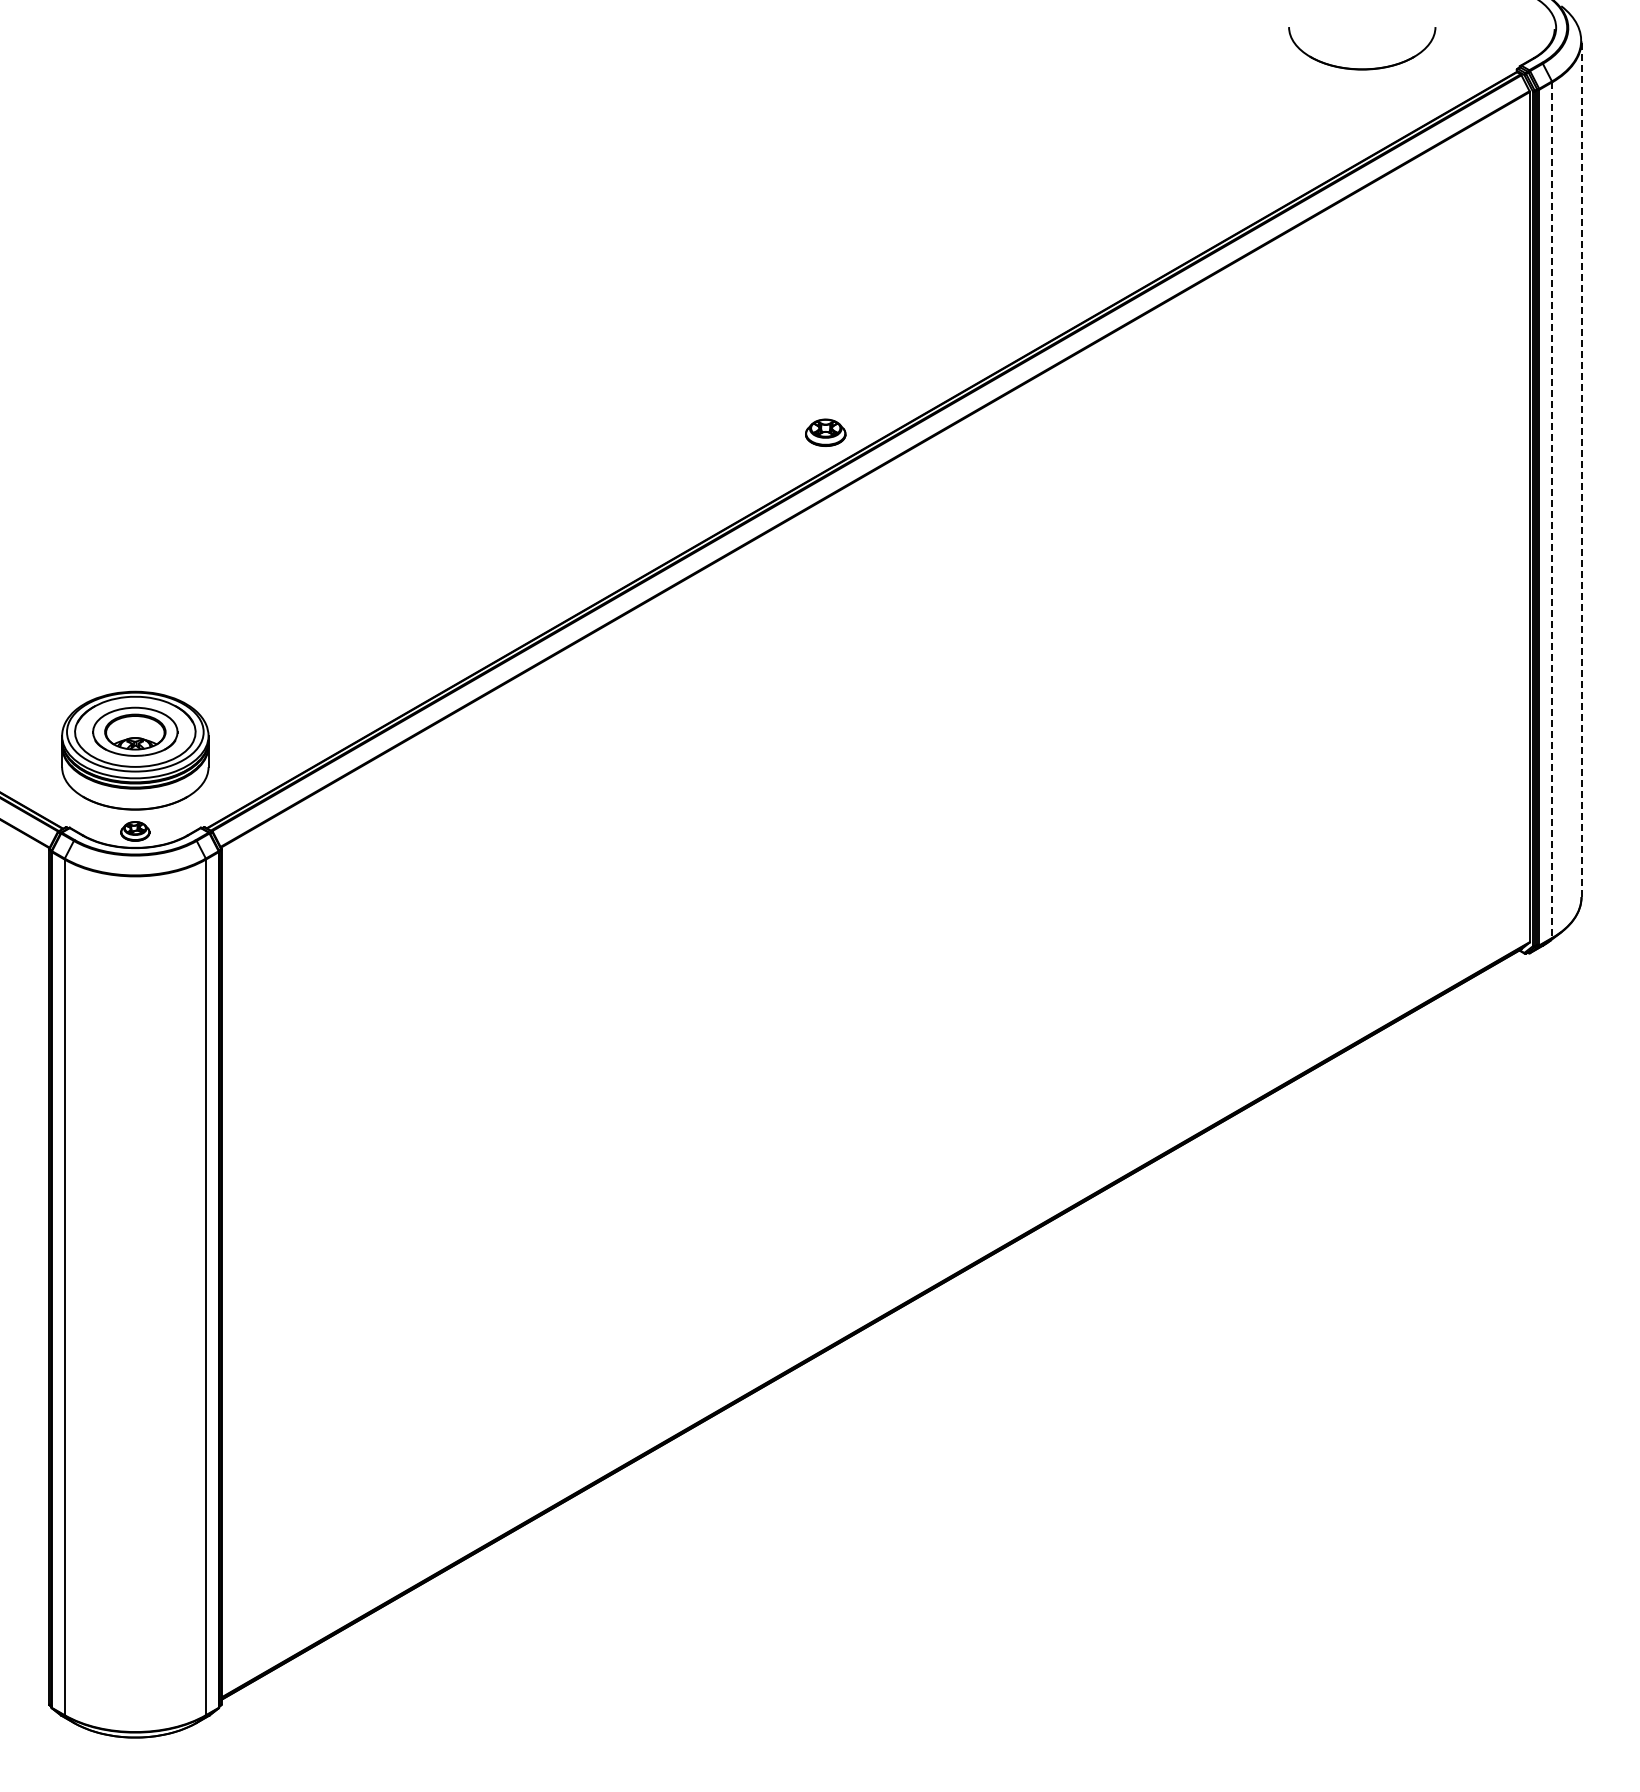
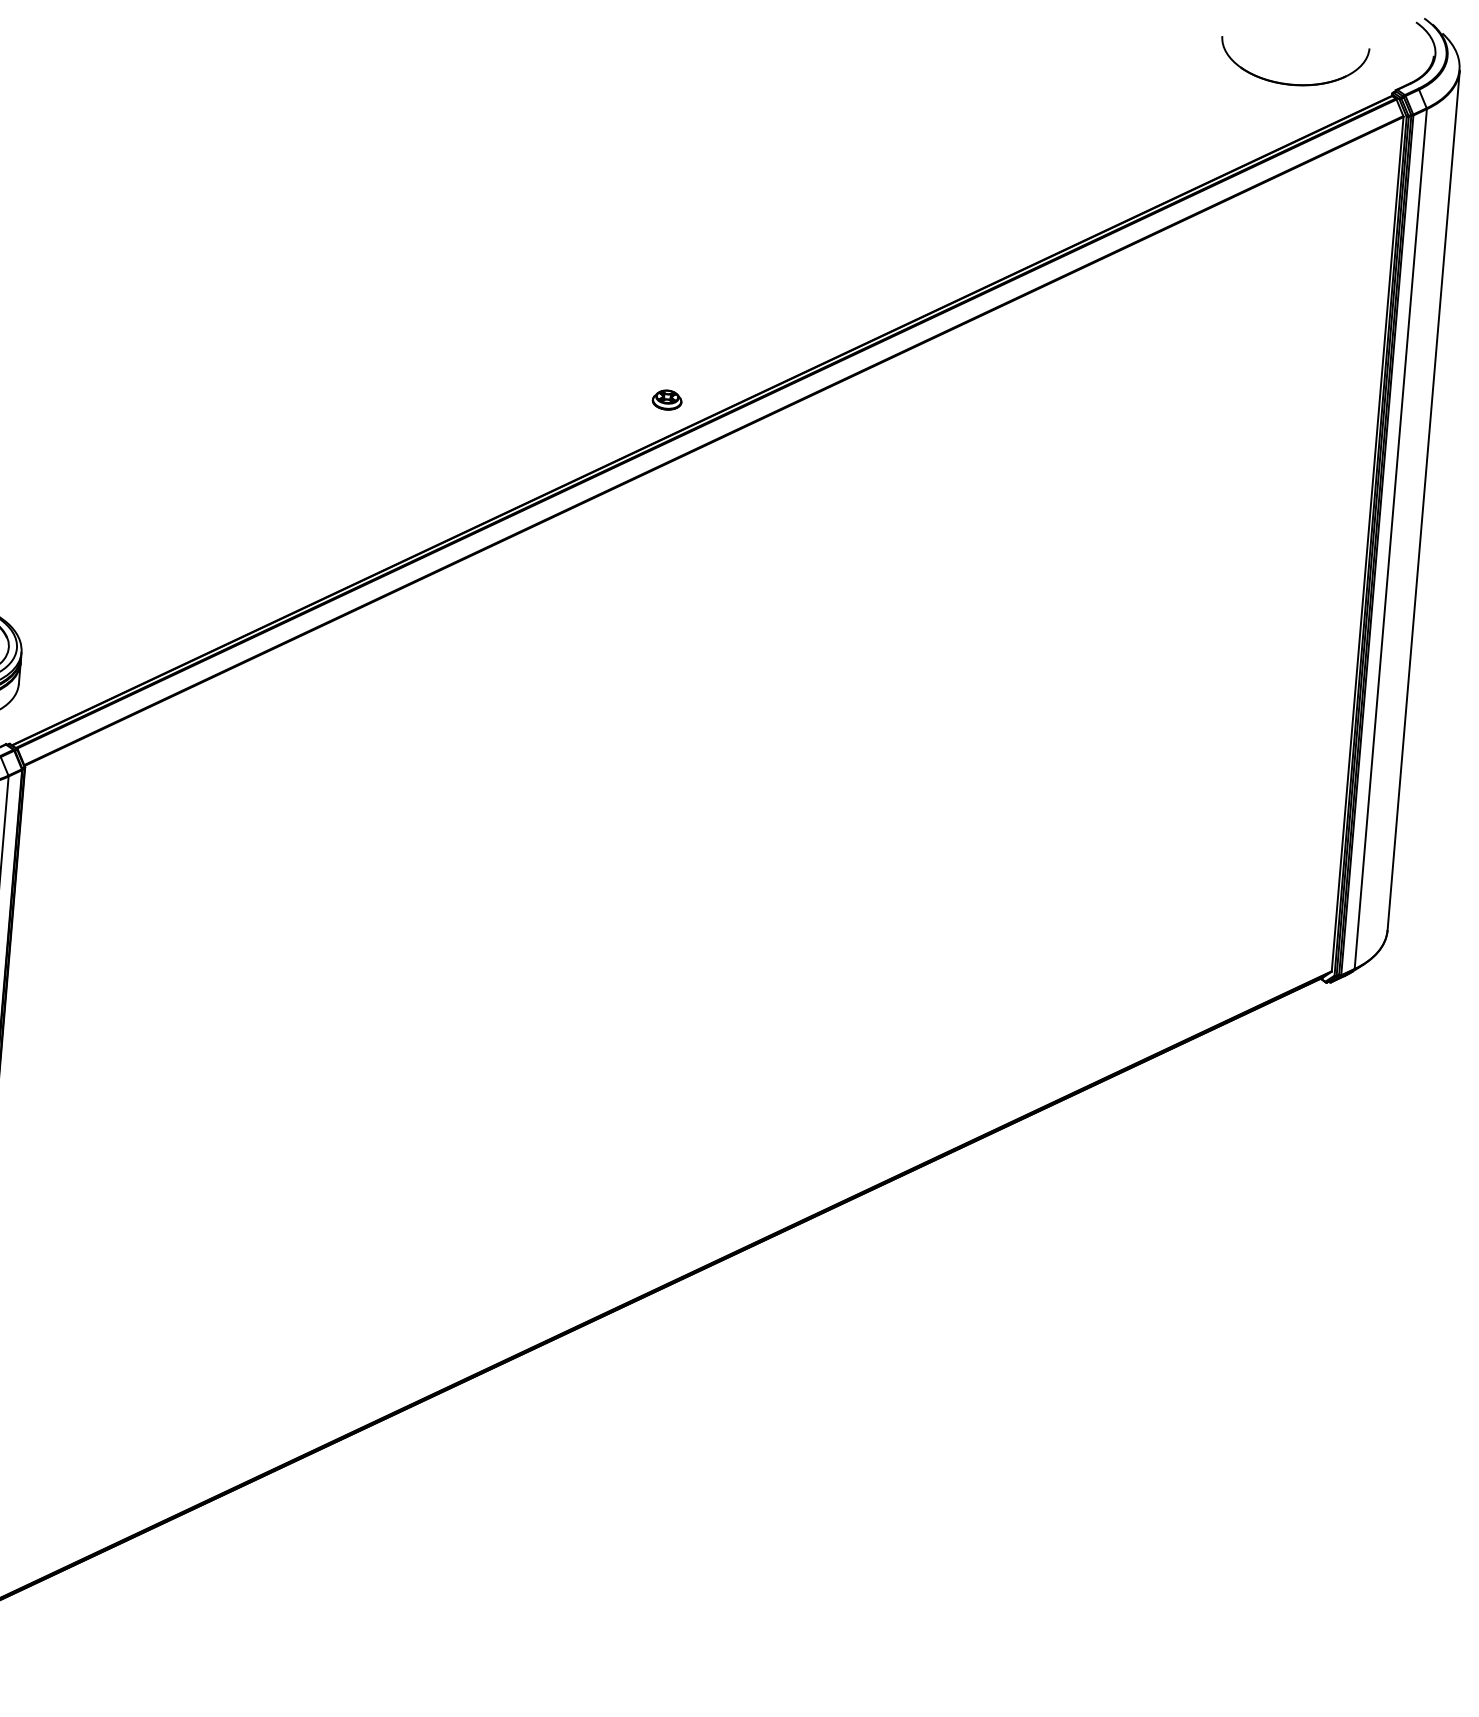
part: (1362, 68) -> (1292, 83), moved
part: (825, 432) -> (667, 399), size x0.71
line: (1581, 469) -> (1423, 500), dashed -> solid
line: (1552, 510) -> (1391, 539), dashed -> solid

